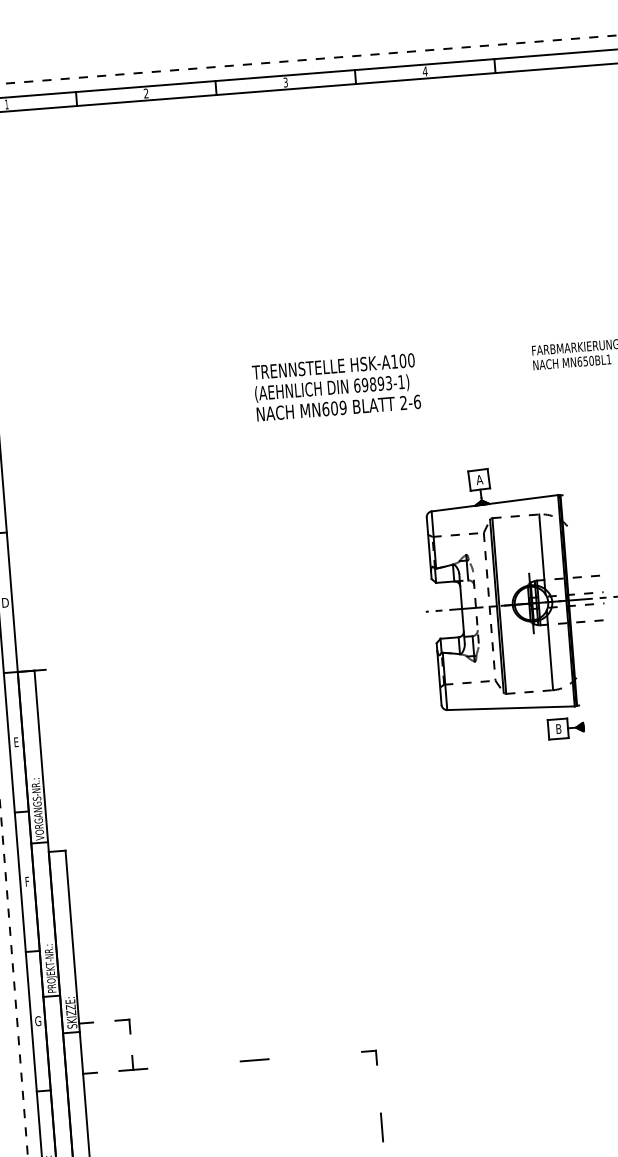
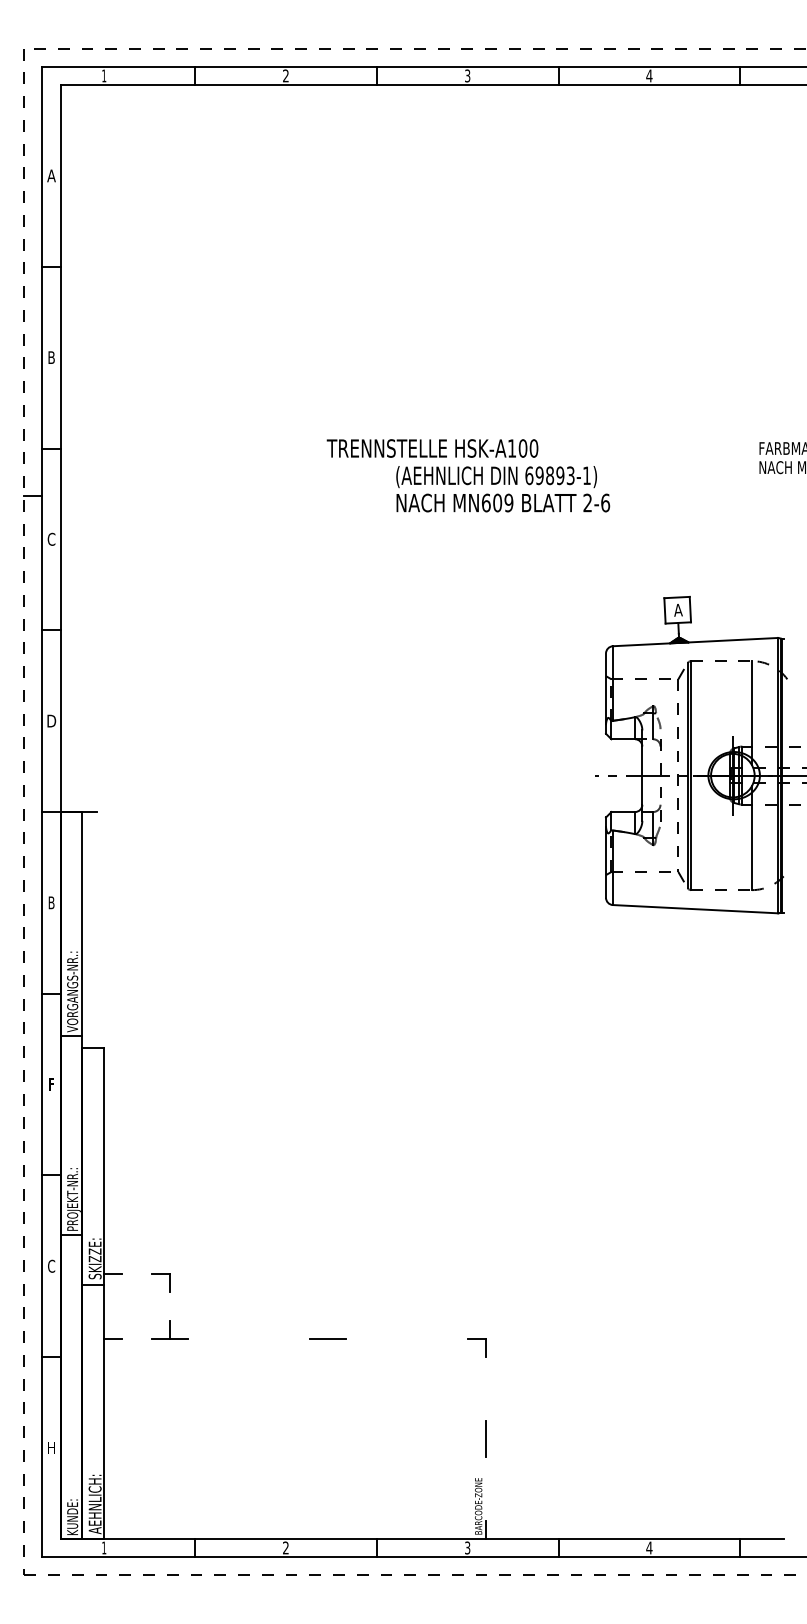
text: (333, 366) -> (432, 448), moved
part: (565, 728) -> (764, 940), removed
text: (16, 742) -> (51, 902), E -> B
text: (38, 1021) -> (51, 1266), G -> C

